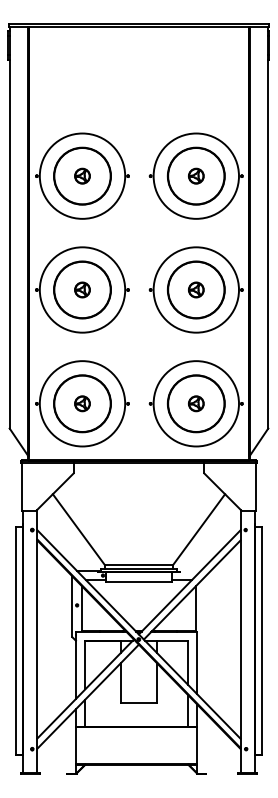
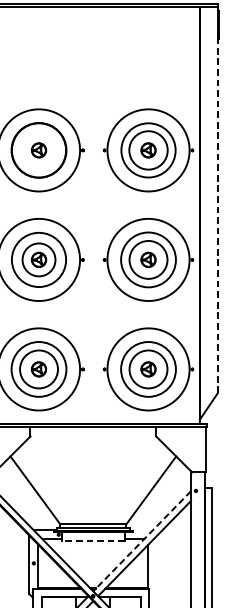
circle: (195, 175) -> (147, 149), size x0.7
line: (268, 243) -> (217, 215), solid -> dashed
circle: (82, 289) -> (39, 259), size x0.6
circle: (196, 289) -> (148, 259), size x0.7
circle: (82, 403) -> (39, 369), size x0.7
circle: (196, 403) -> (148, 369), size x0.7
line: (139, 581) -> (93, 540), solid -> dashed
line: (189, 582) -> (141, 541), solid -> dashed

